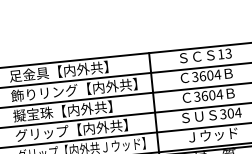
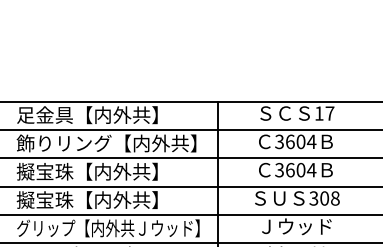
text: (228, 53) -> (329, 113), 13 -> 17
text: (238, 112) -> (335, 198), 304 -> 308
text: (71, 130) -> (96, 199), グリップ【内外共】 -> 擬宝珠【内外共】

